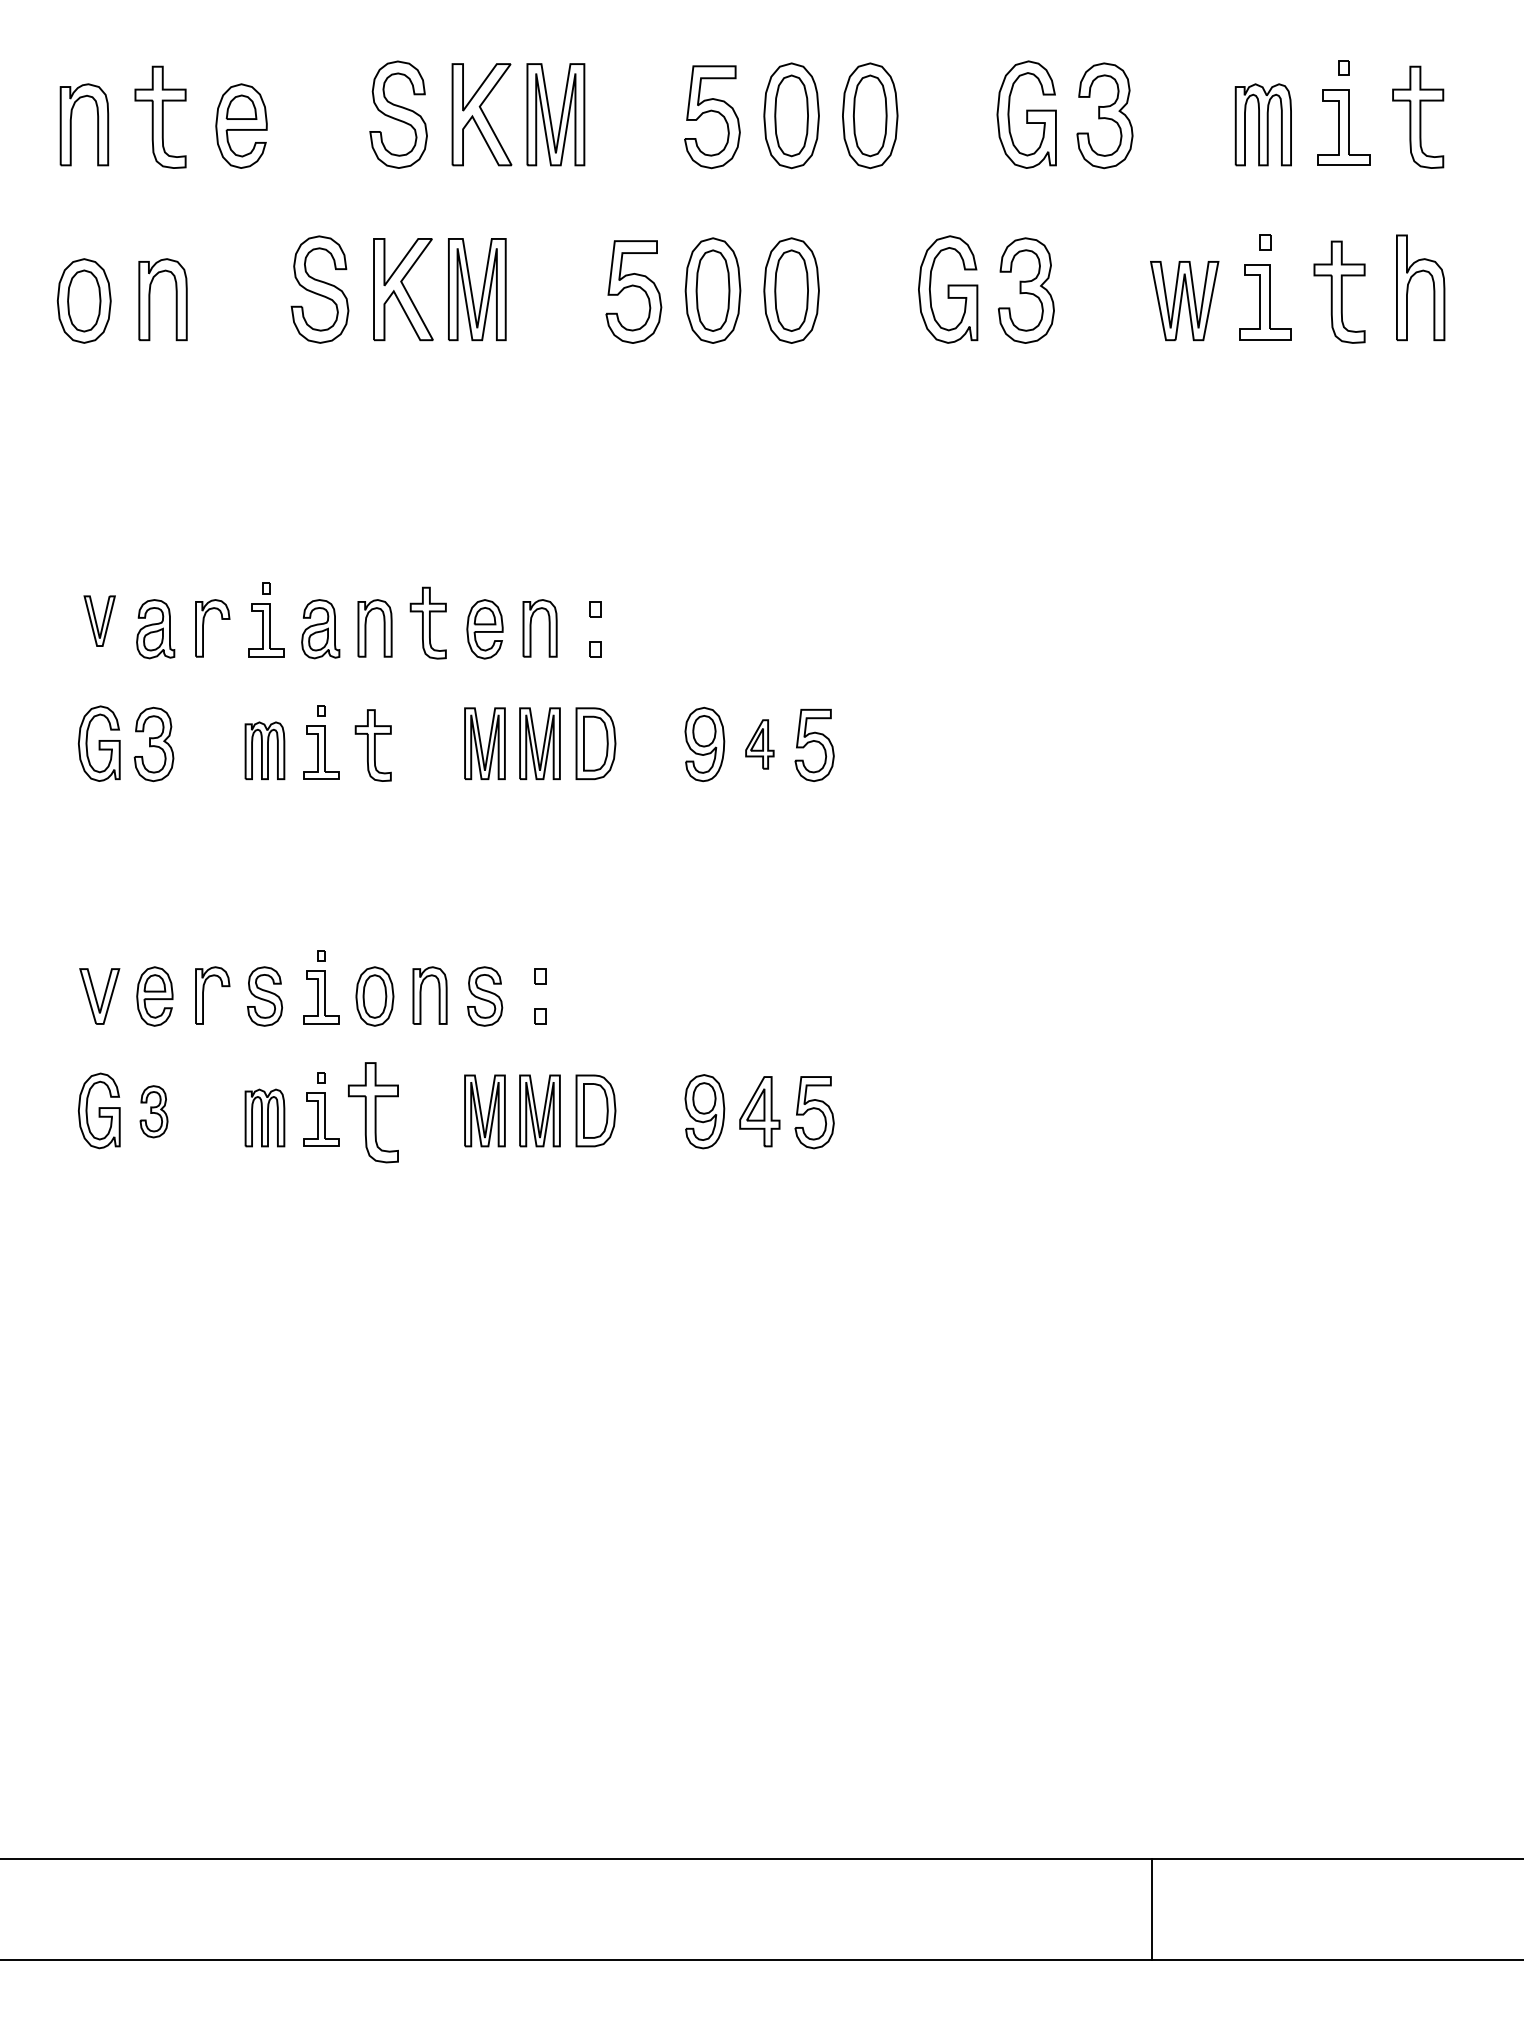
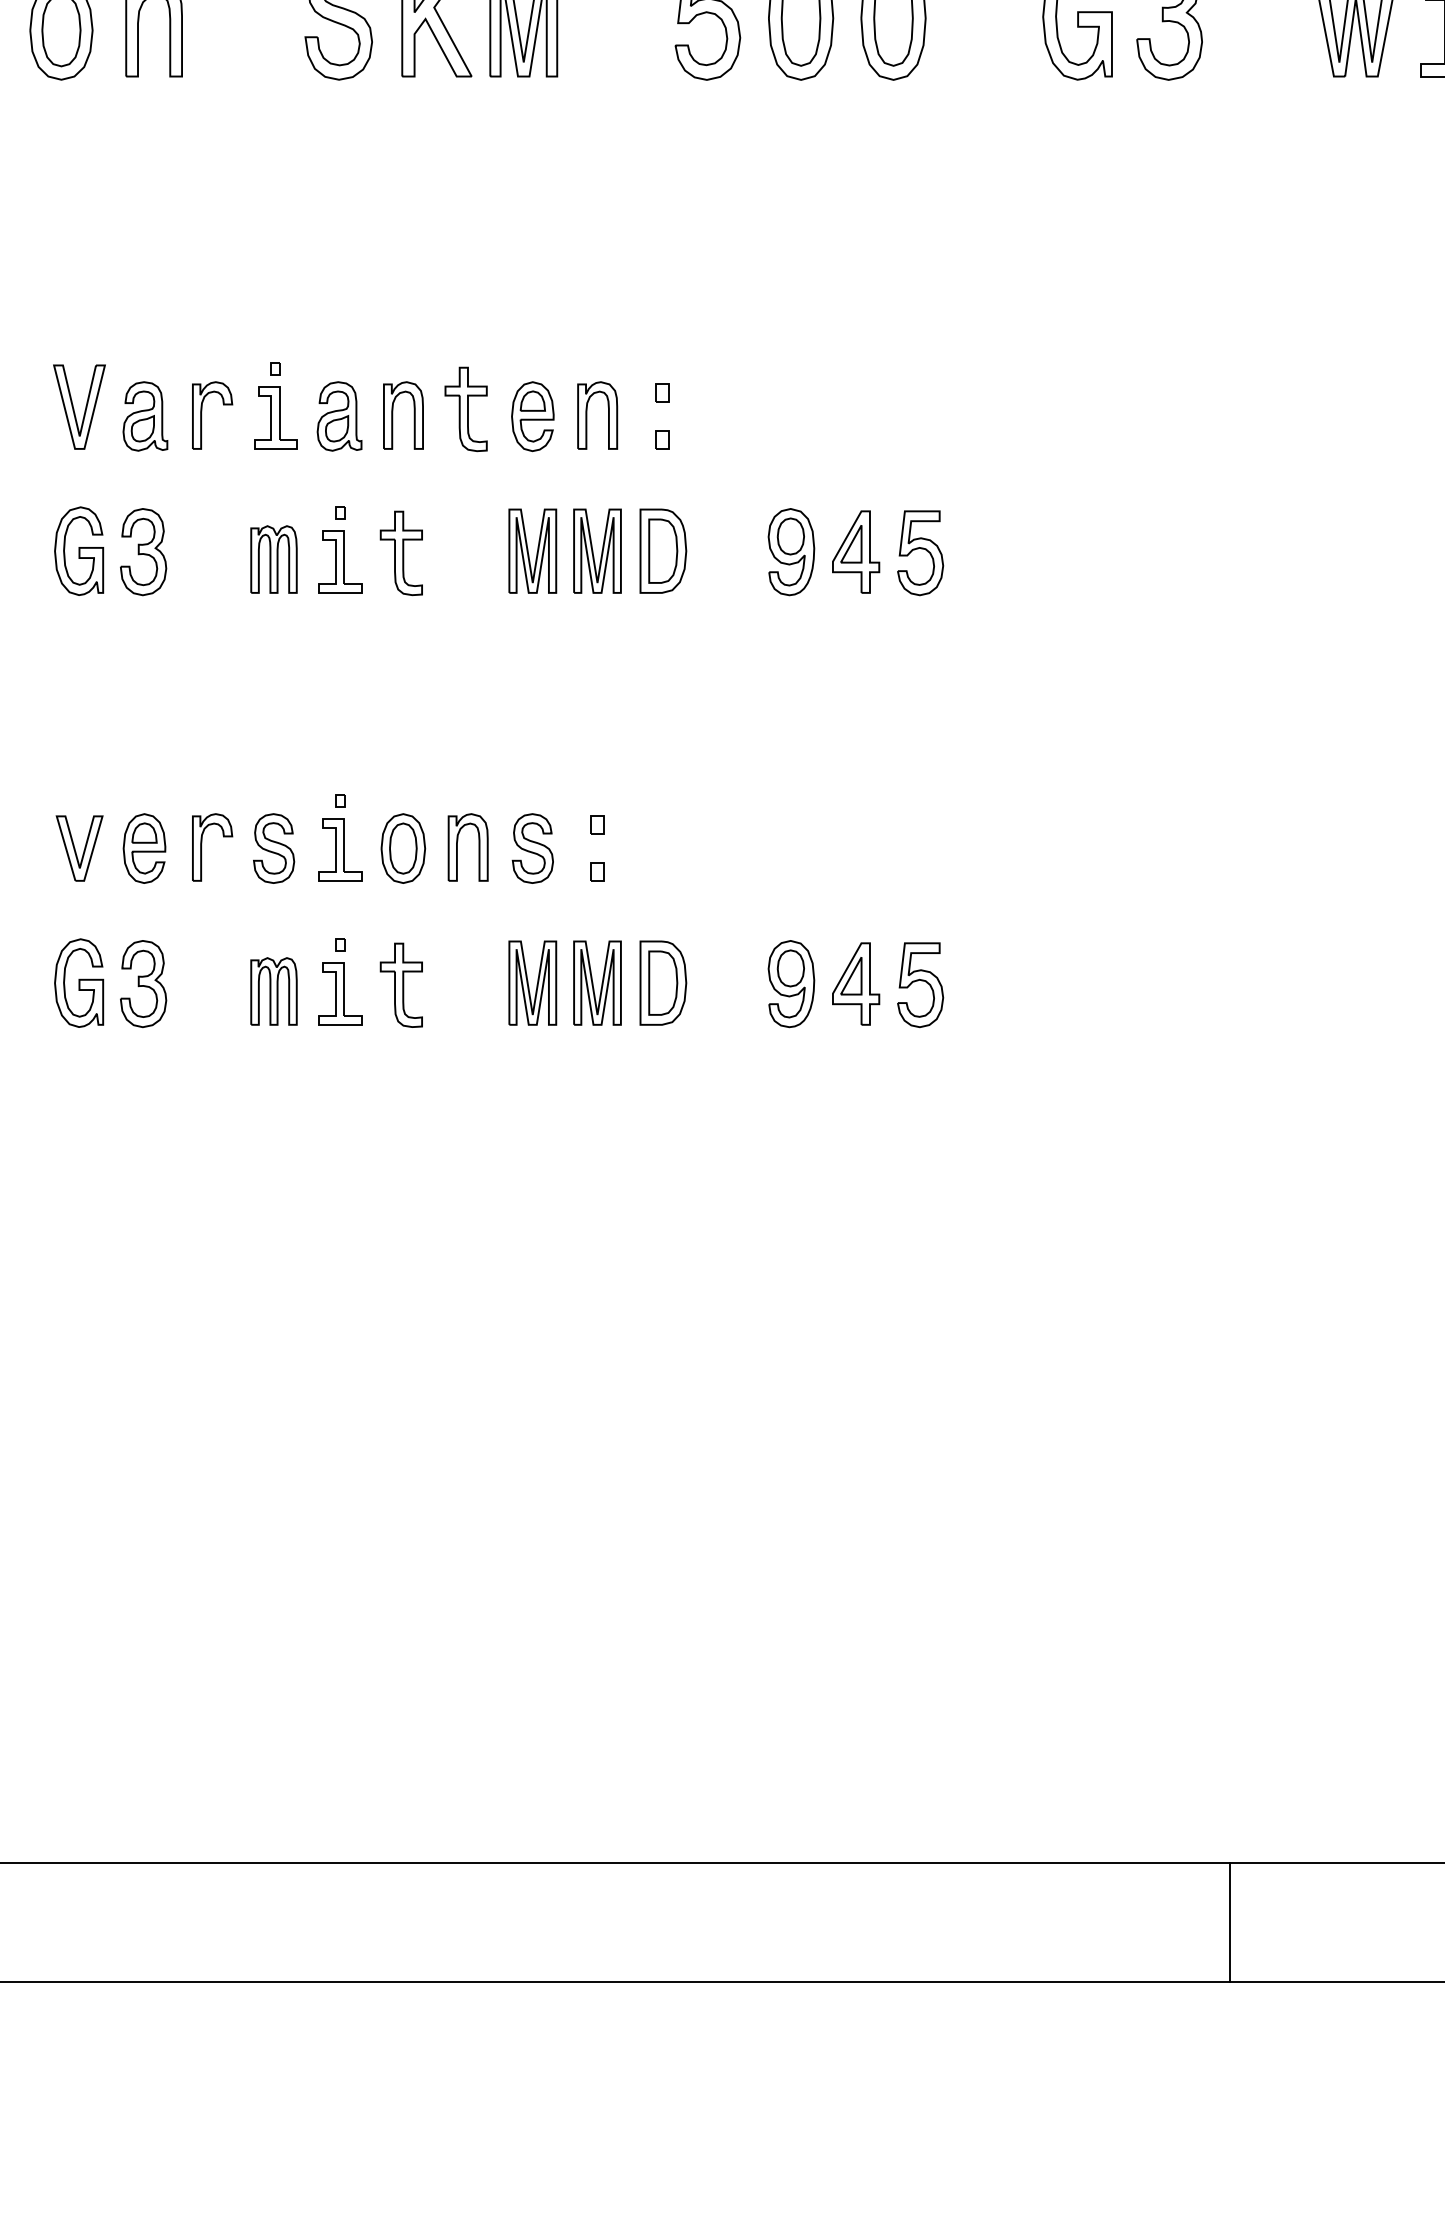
part: (99, 620) -> (79, 406), size x1.43
part: (759, 744) -> (855, 552), size x1.43
part: (153, 1111) -> (142, 983), size x1.43
part: (372, 1112) -> (400, 985), size x0.71
line: (1151, 1909) -> (1229, 1922), moved

